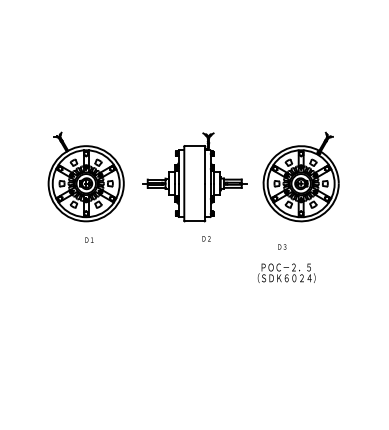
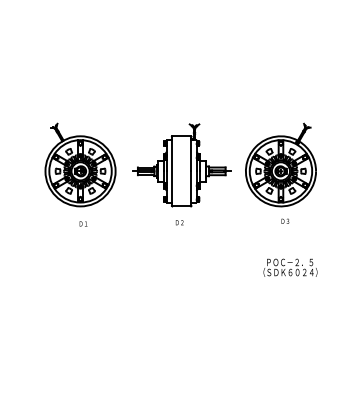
text: (206, 238) -> (179, 222), moved
text: (282, 246) -> (285, 220), moved
text: (286, 272) -> (290, 267), moved

